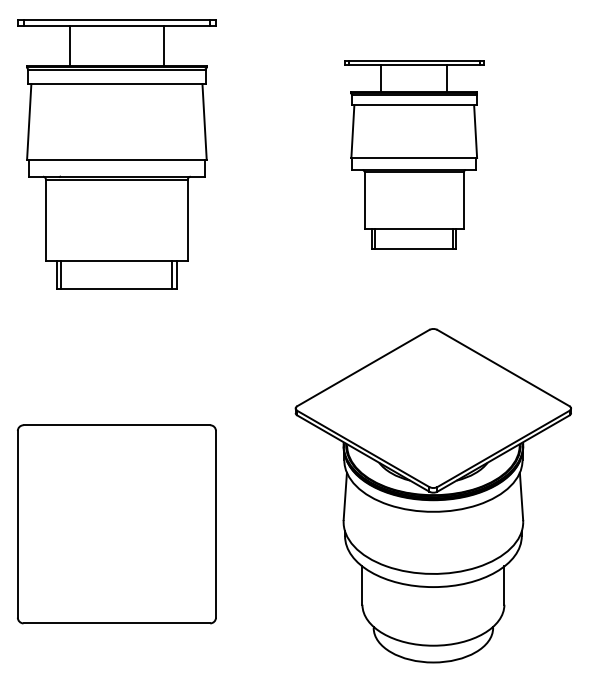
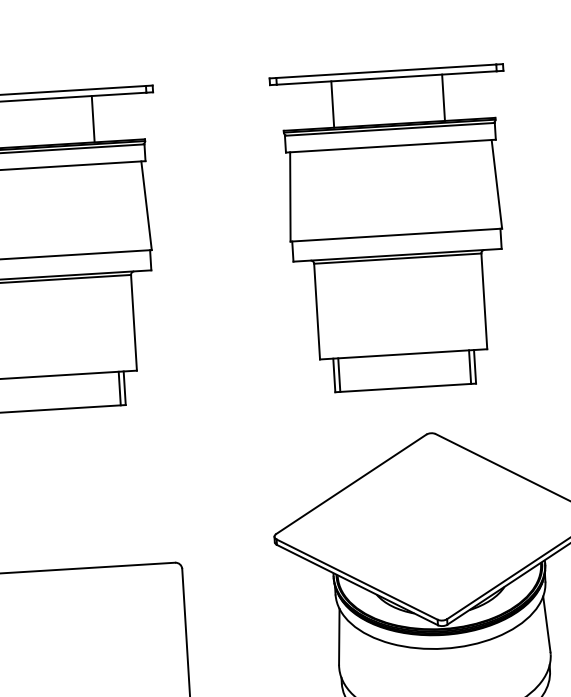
part: (413, 154) -> (394, 229), size x1.43

